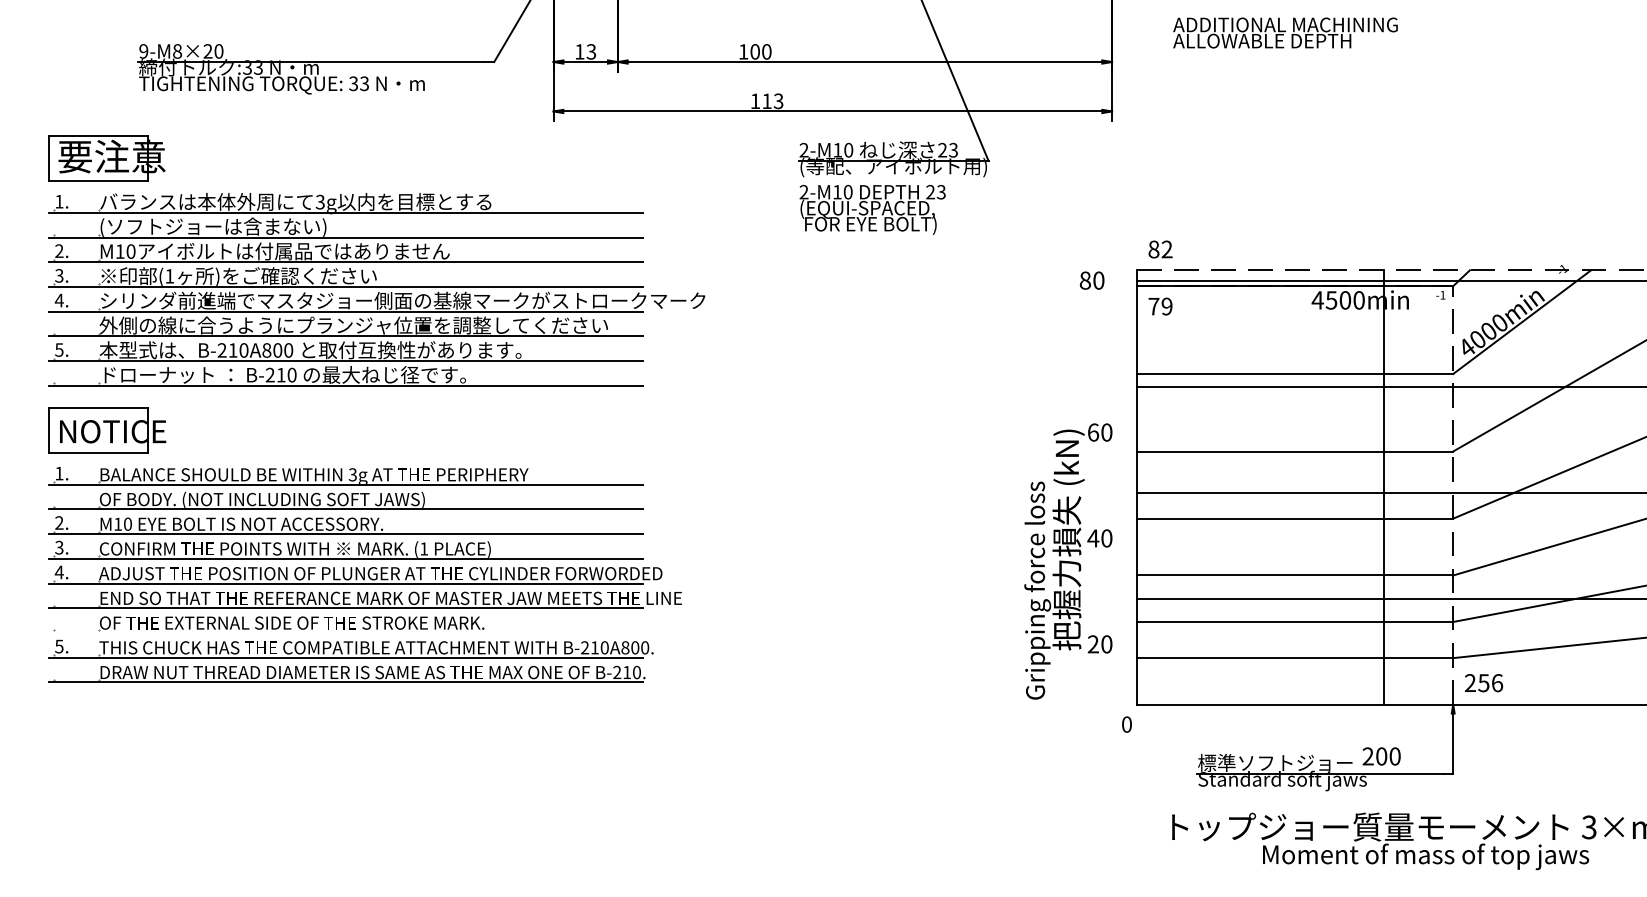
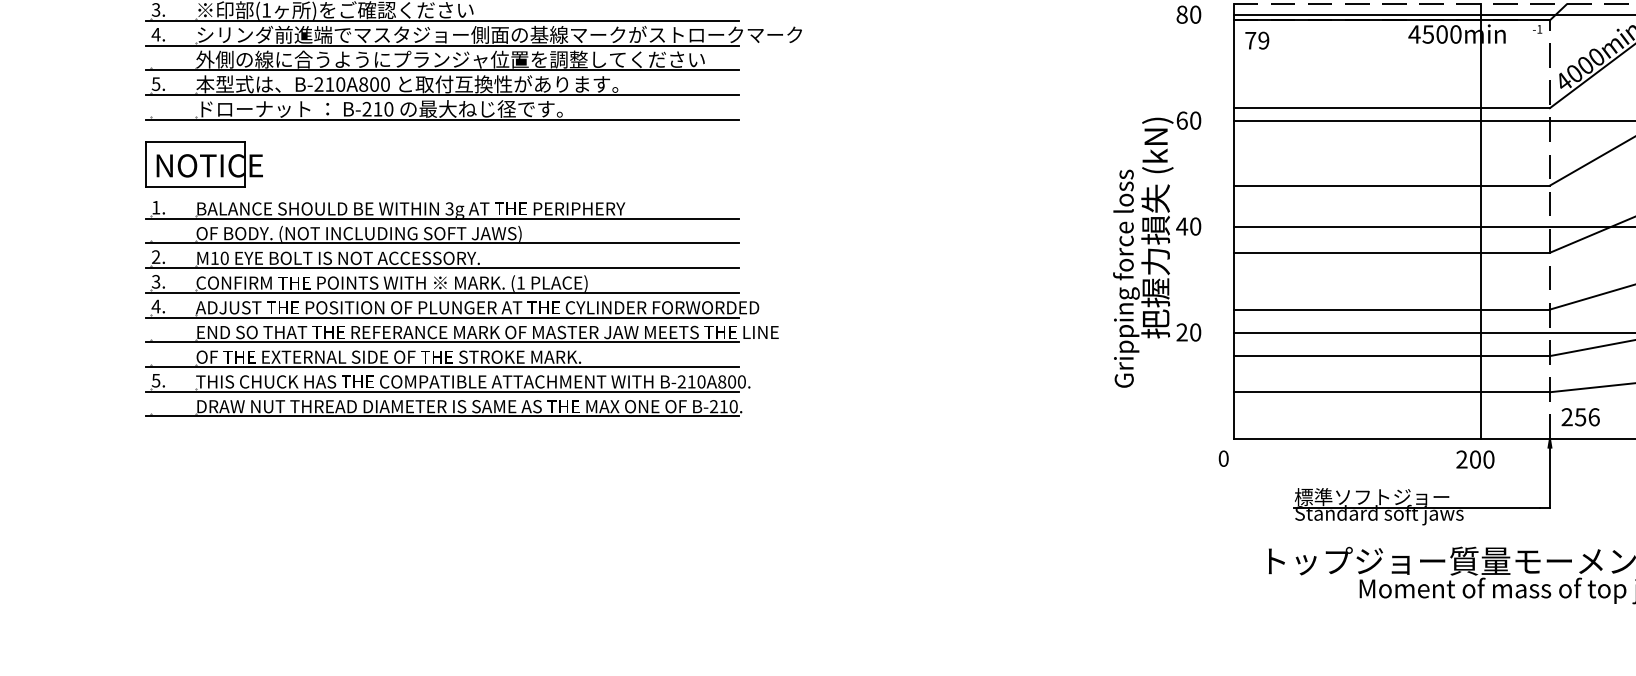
text: (1068, 561) -> (1157, 249), moved
line: (345, 632) -> (442, 366), added
text: (1381, 756) -> (1475, 459), moved

